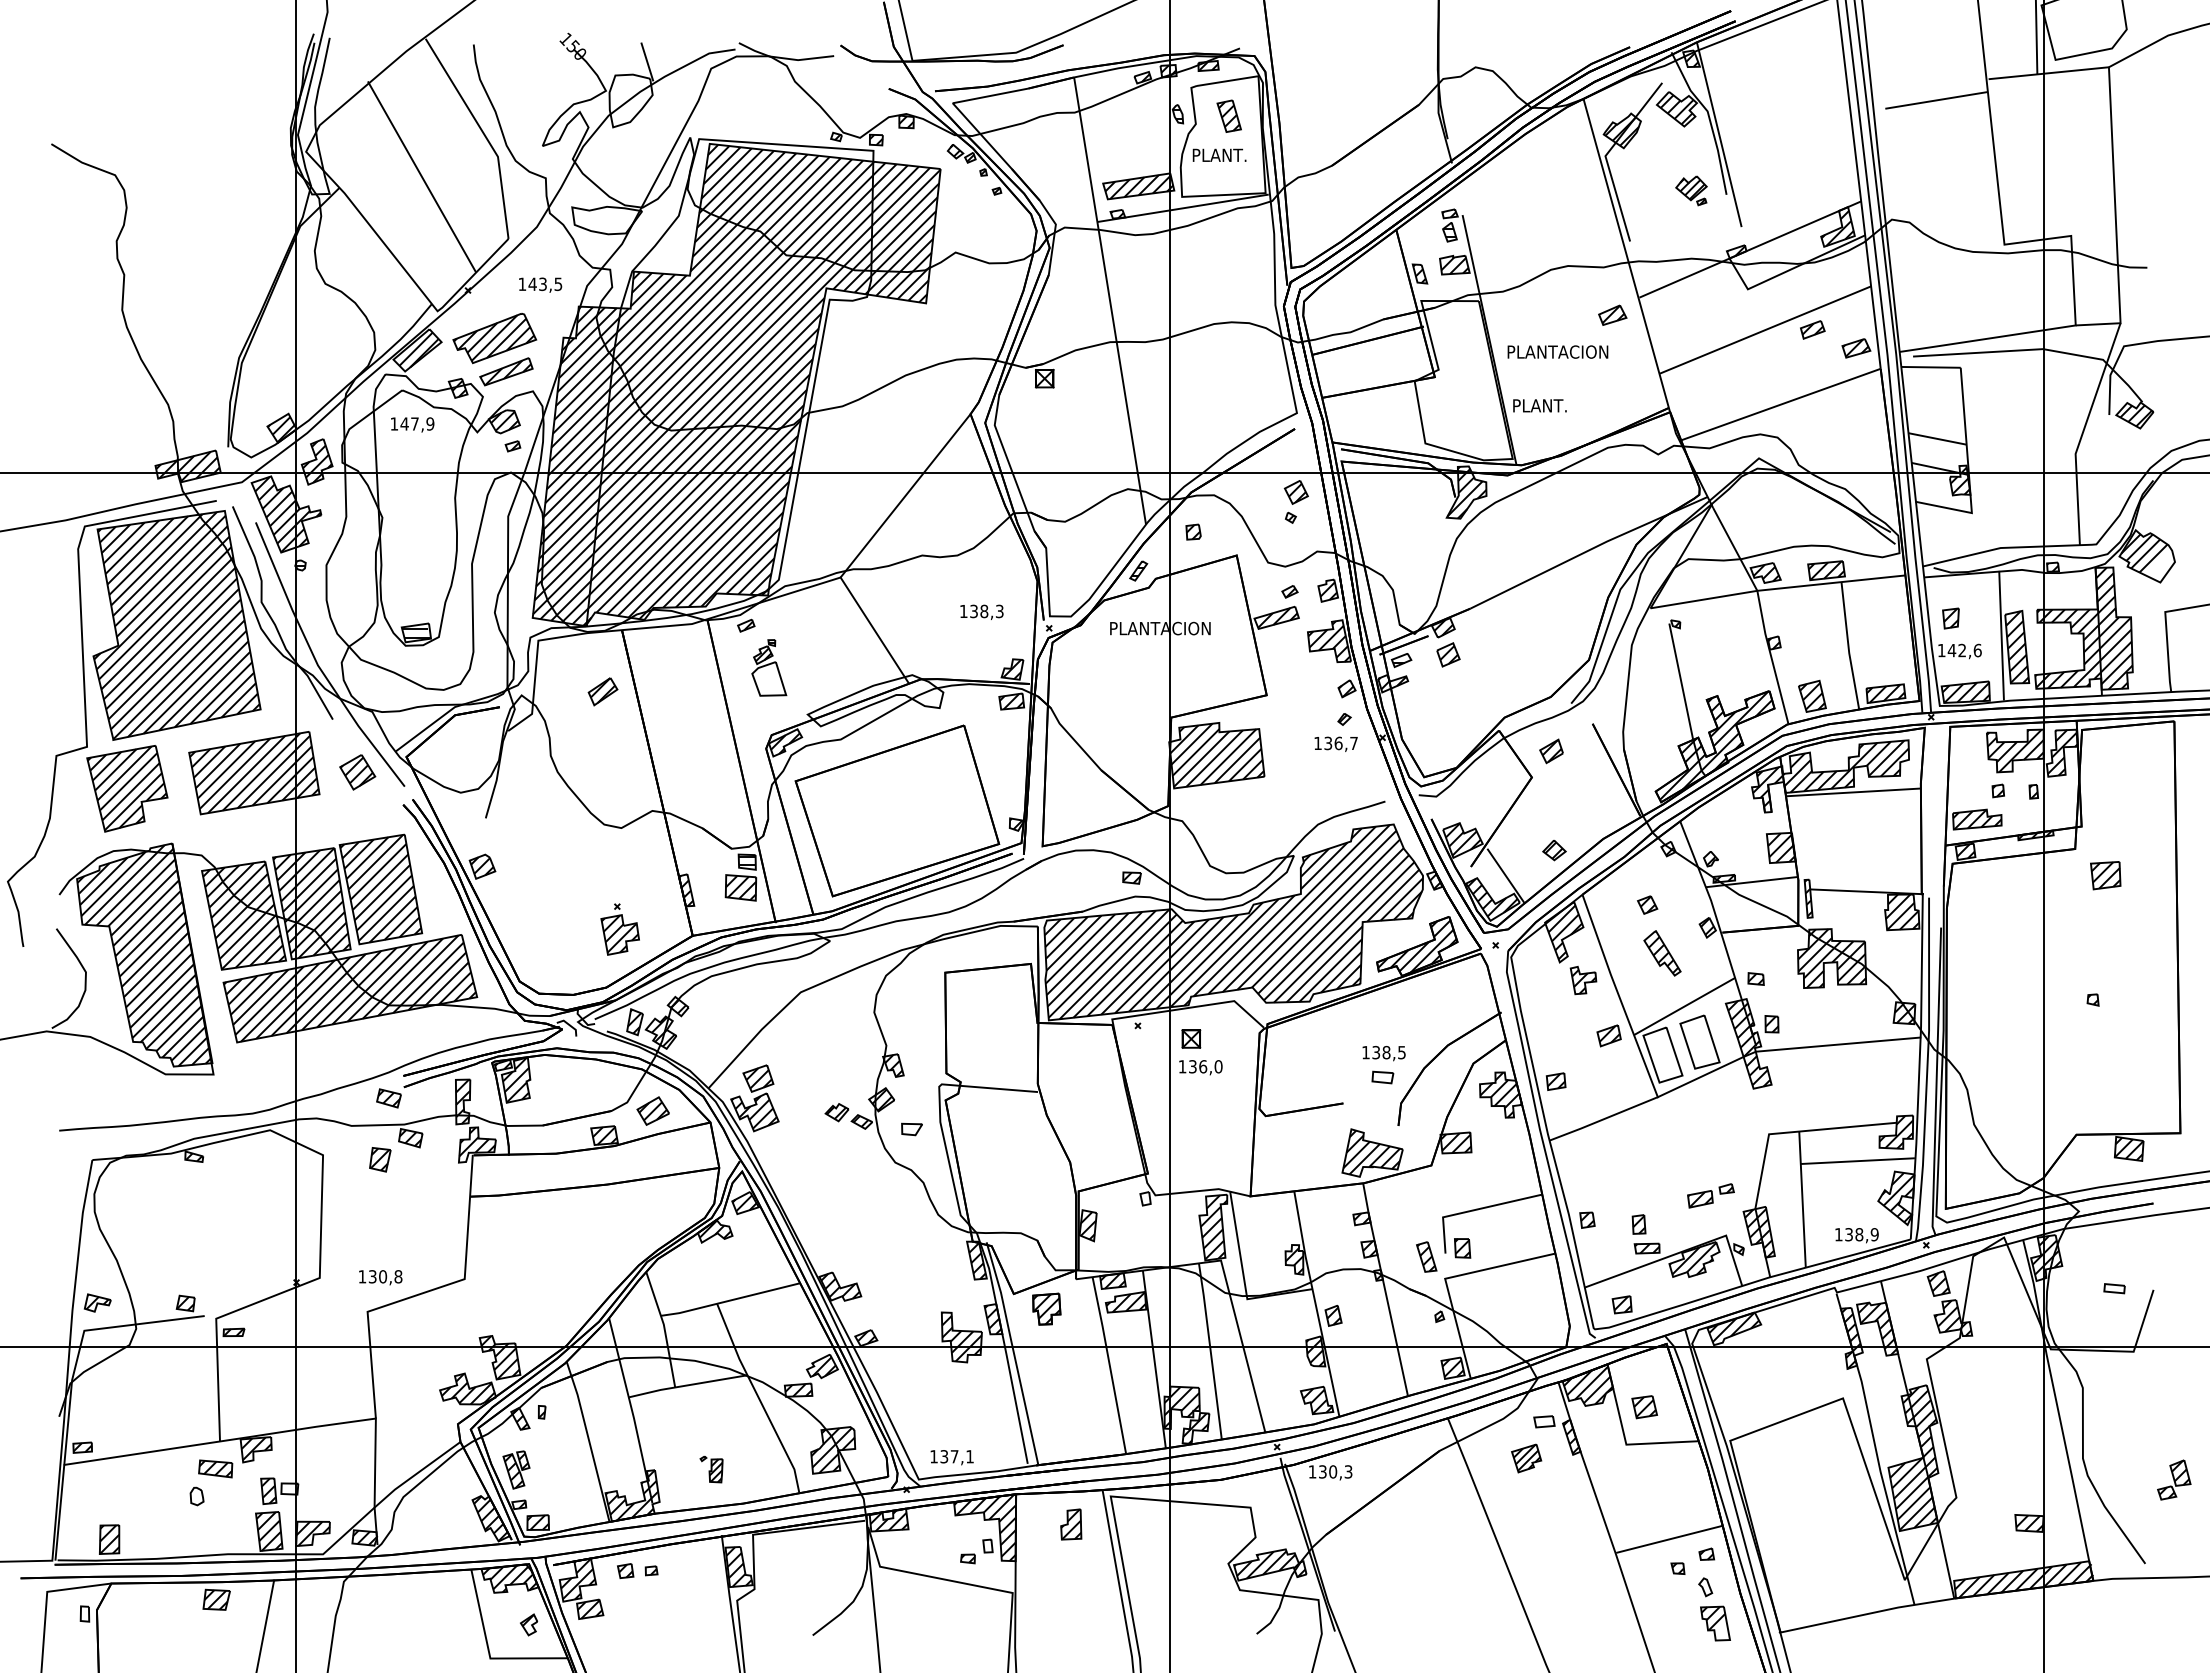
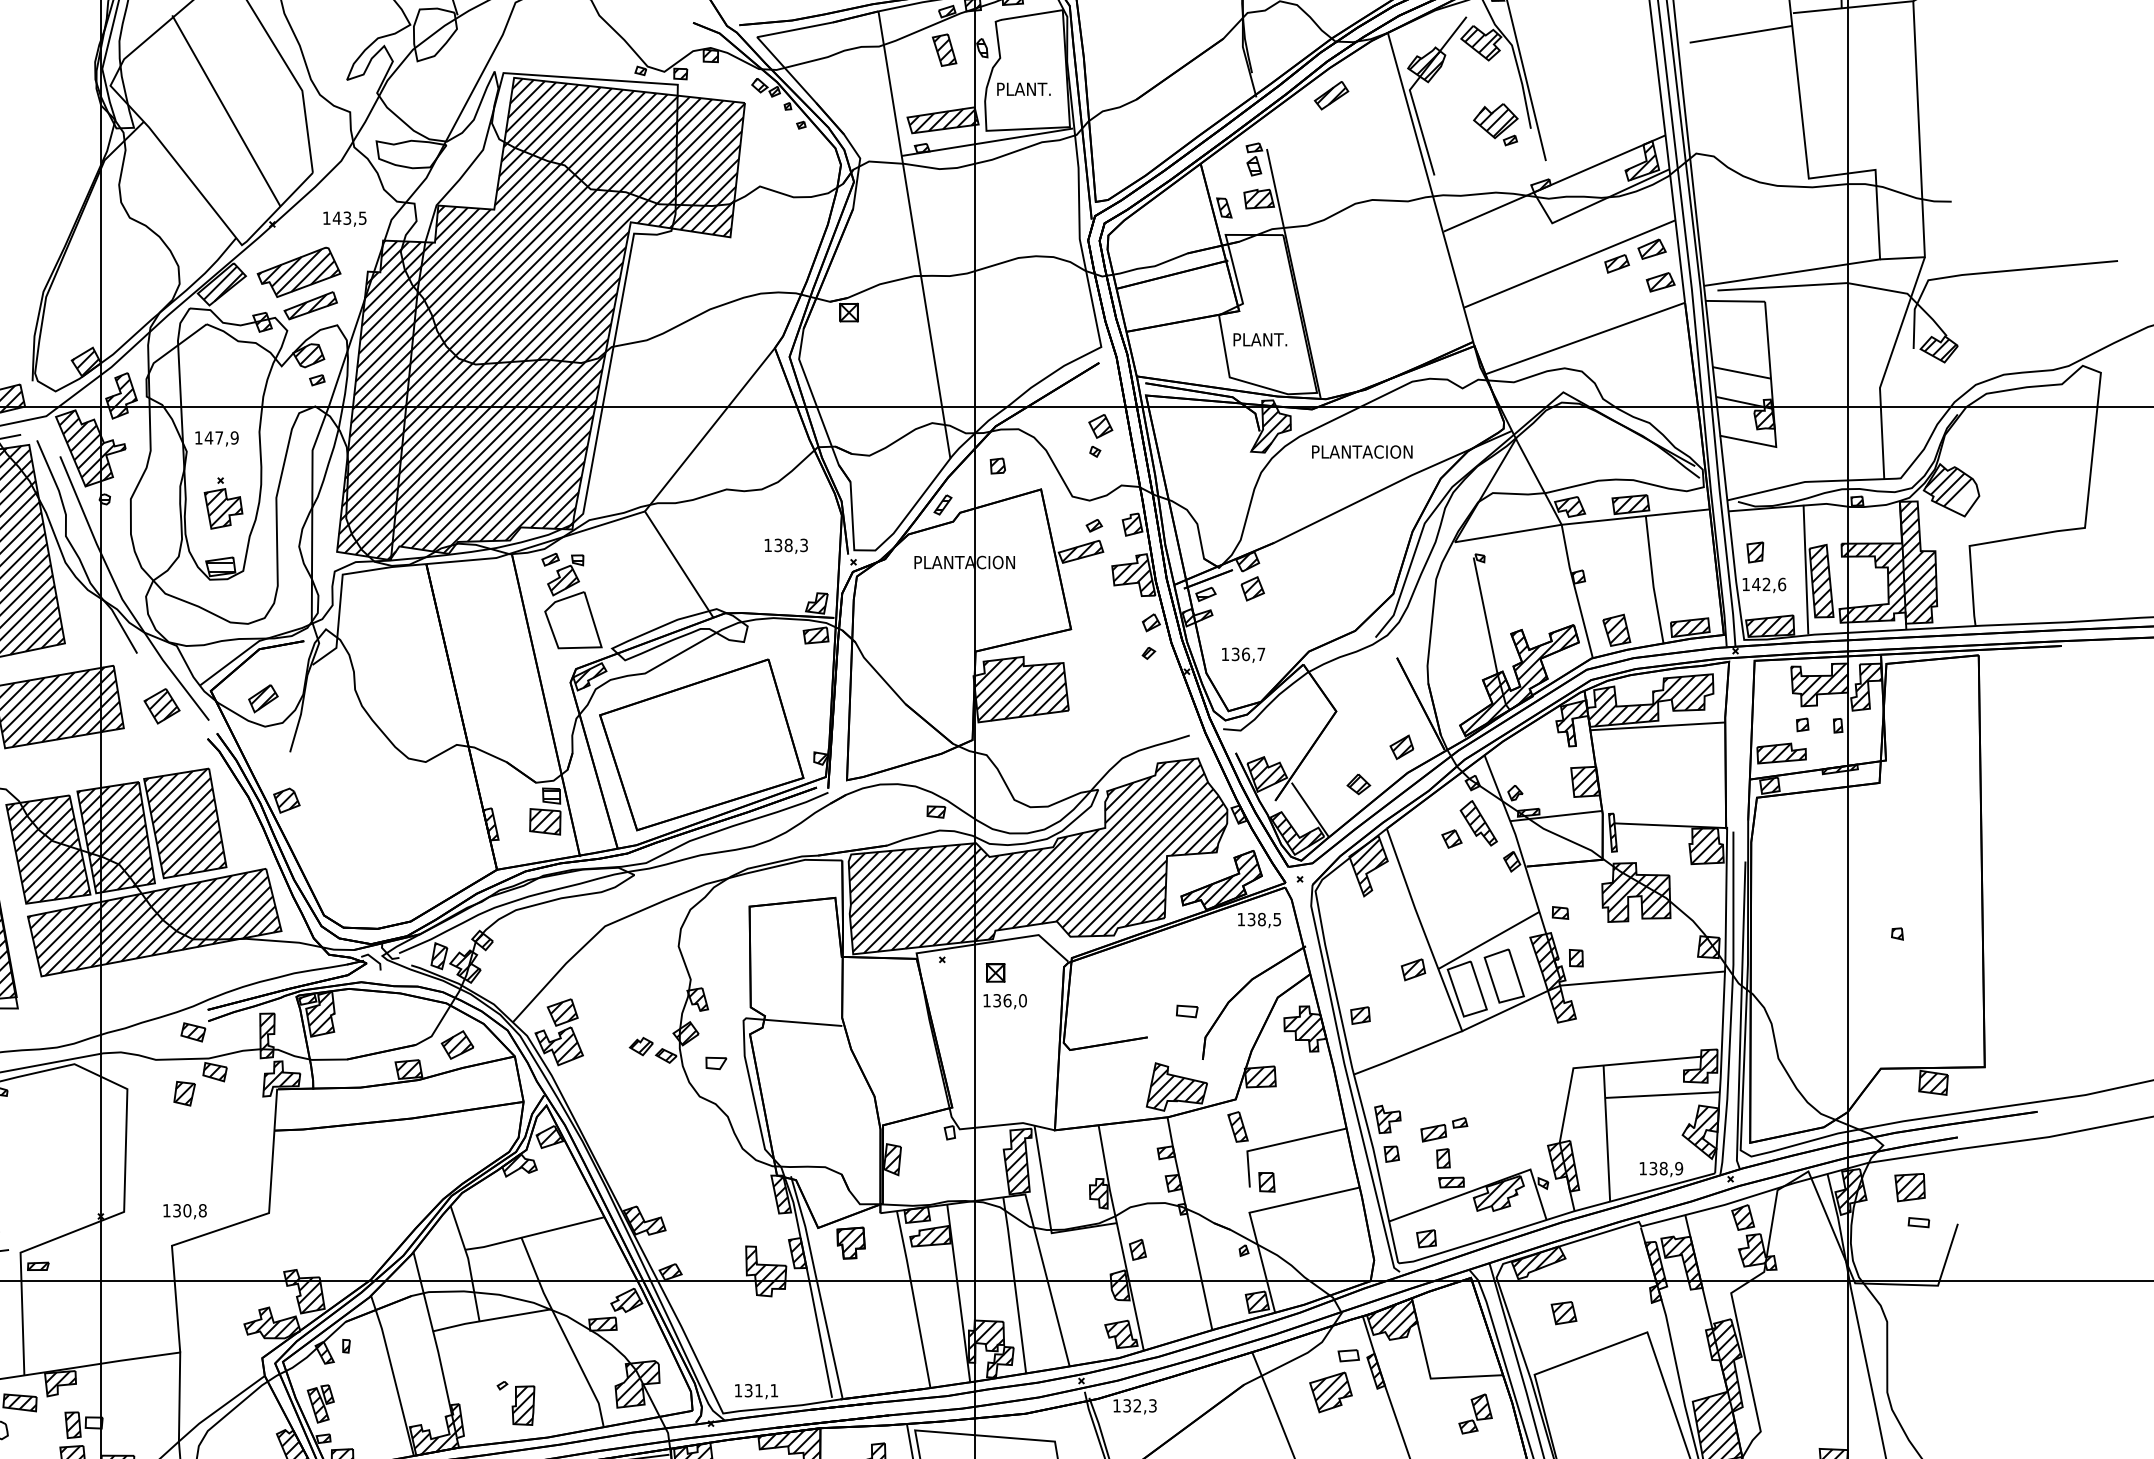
part: (1228, 115) -> (943, 49), moved
part: (1526, 161) -> (1330, 95), added
part: (1691, 190) -> (1495, 124), size x1.43
part: (1612, 314) -> (1651, 248), moved
text: (1557, 351) -> (1361, 451), moved
text: (1539, 405) -> (1259, 339), moved
text: (412, 424) -> (216, 438), moved
part: (769, 667) -> (573, 601), size x1.67
part: (602, 691) -> (262, 698), moved
text: (1335, 743) -> (1242, 654), moved
part: (1551, 751) -> (1401, 747), moved
part: (2105, 875) -> (1909, 1187), moved
part: (619, 929) -> (222, 503), moved
part: (1662, 953) -> (1478, 823), moved
part: (1583, 980) -> (1387, 1119), moved
text: (1383, 1053) -> (1258, 920), moved
part: (1710, 1195) -> (1443, 1129), moved
part: (1426, 1256) -> (1237, 1126), moved
part: (1644, 1407) -> (1563, 1313), moved
text: (954, 1456) -> (758, 1390), 137,1 -> 131,1
part: (1526, 1458) -> (1330, 1392), size x1.43
part: (711, 1469) -> (515, 1403), size x1.67
text: (1333, 1471) -> (1137, 1405), 130,3 -> 132,3
part: (2174, 1479) -> (1475, 1413), moved

